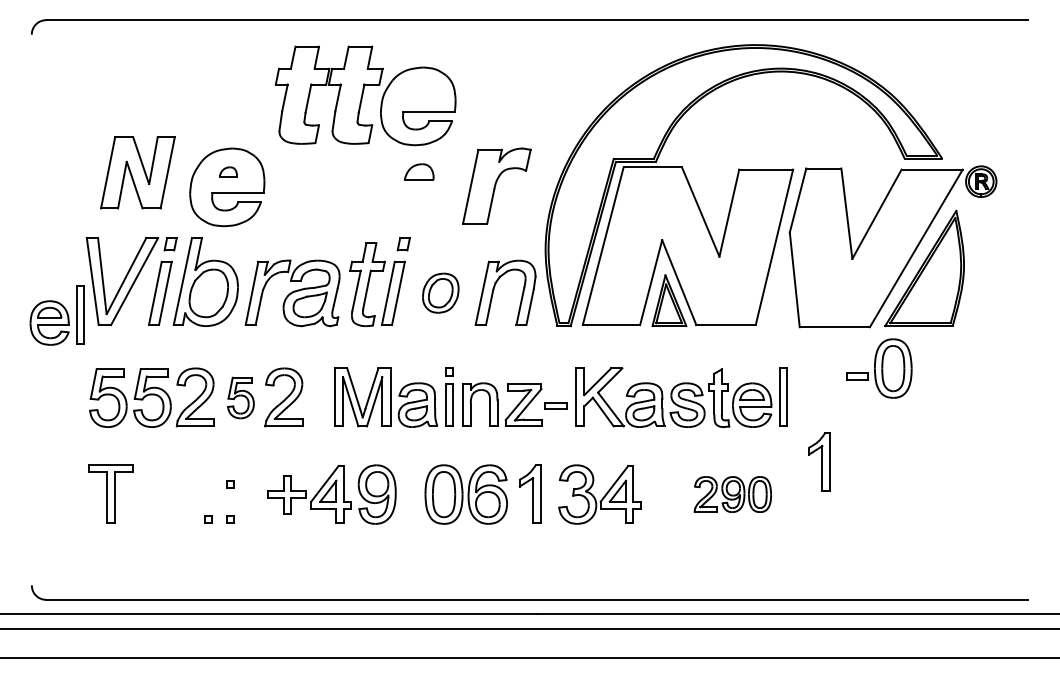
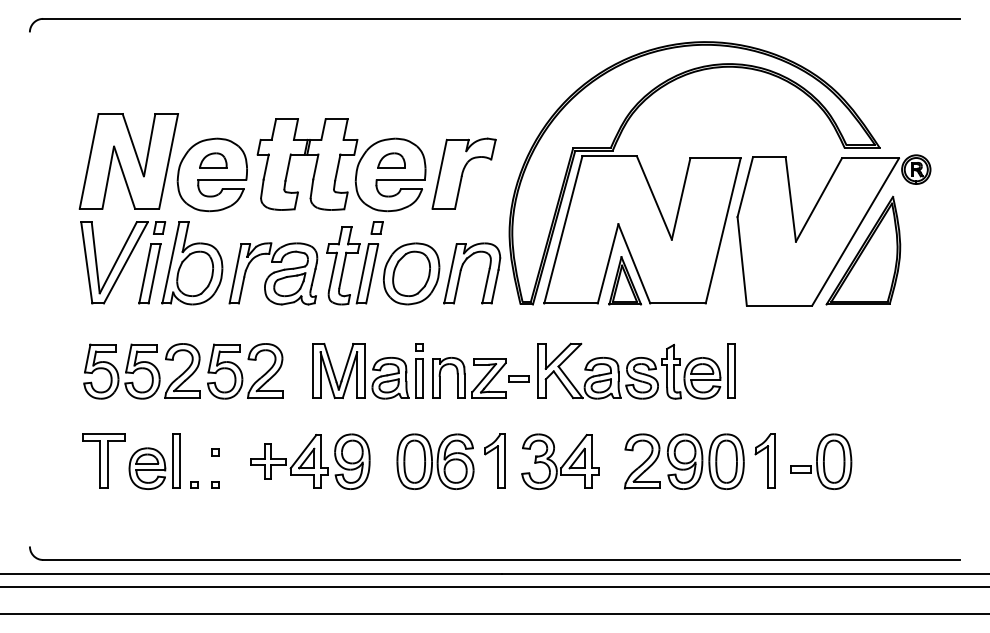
part: (365, 95) -> (341, 164), moved
part: (228, 171) -> (213, 160), size x1.67
part: (137, 172) -> (128, 161), size x1.43
part: (440, 292) -> (411, 273), size x1.67
part: (56, 315) -> (153, 461), moved
part: (879, 368) -> (821, 461), moved
part: (240, 397) -> (224, 371), size x1.43
part: (819, 461) -> (765, 460), moved
part: (732, 494) -> (684, 461), size x1.67

